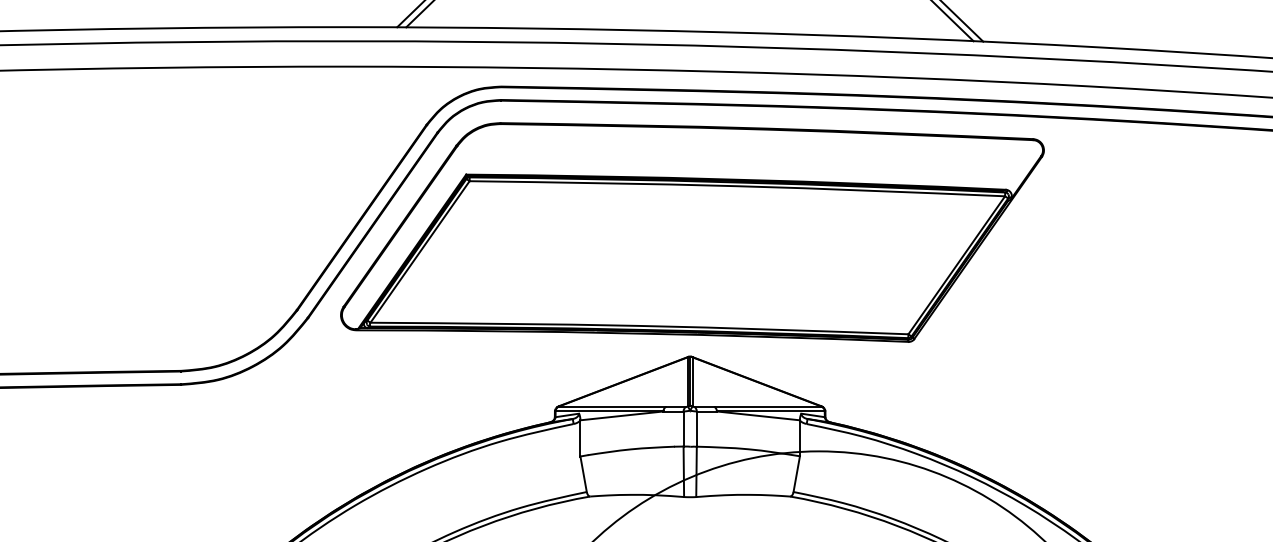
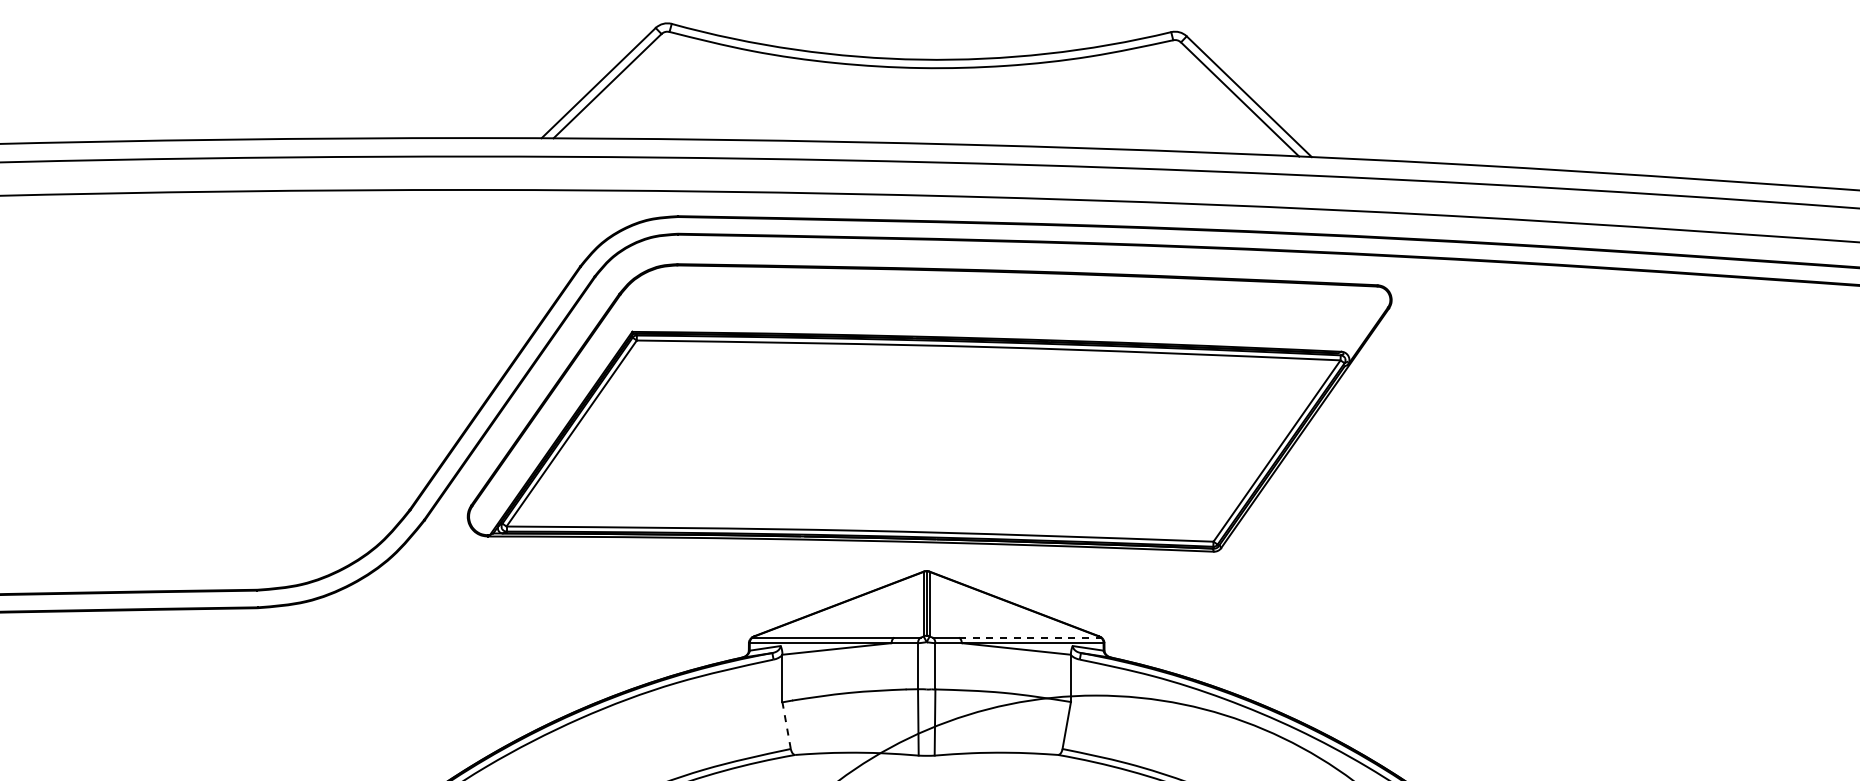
line: (768, 407) -> (1029, 637), solid -> dashed
line: (583, 474) -> (786, 725), solid -> dashed

